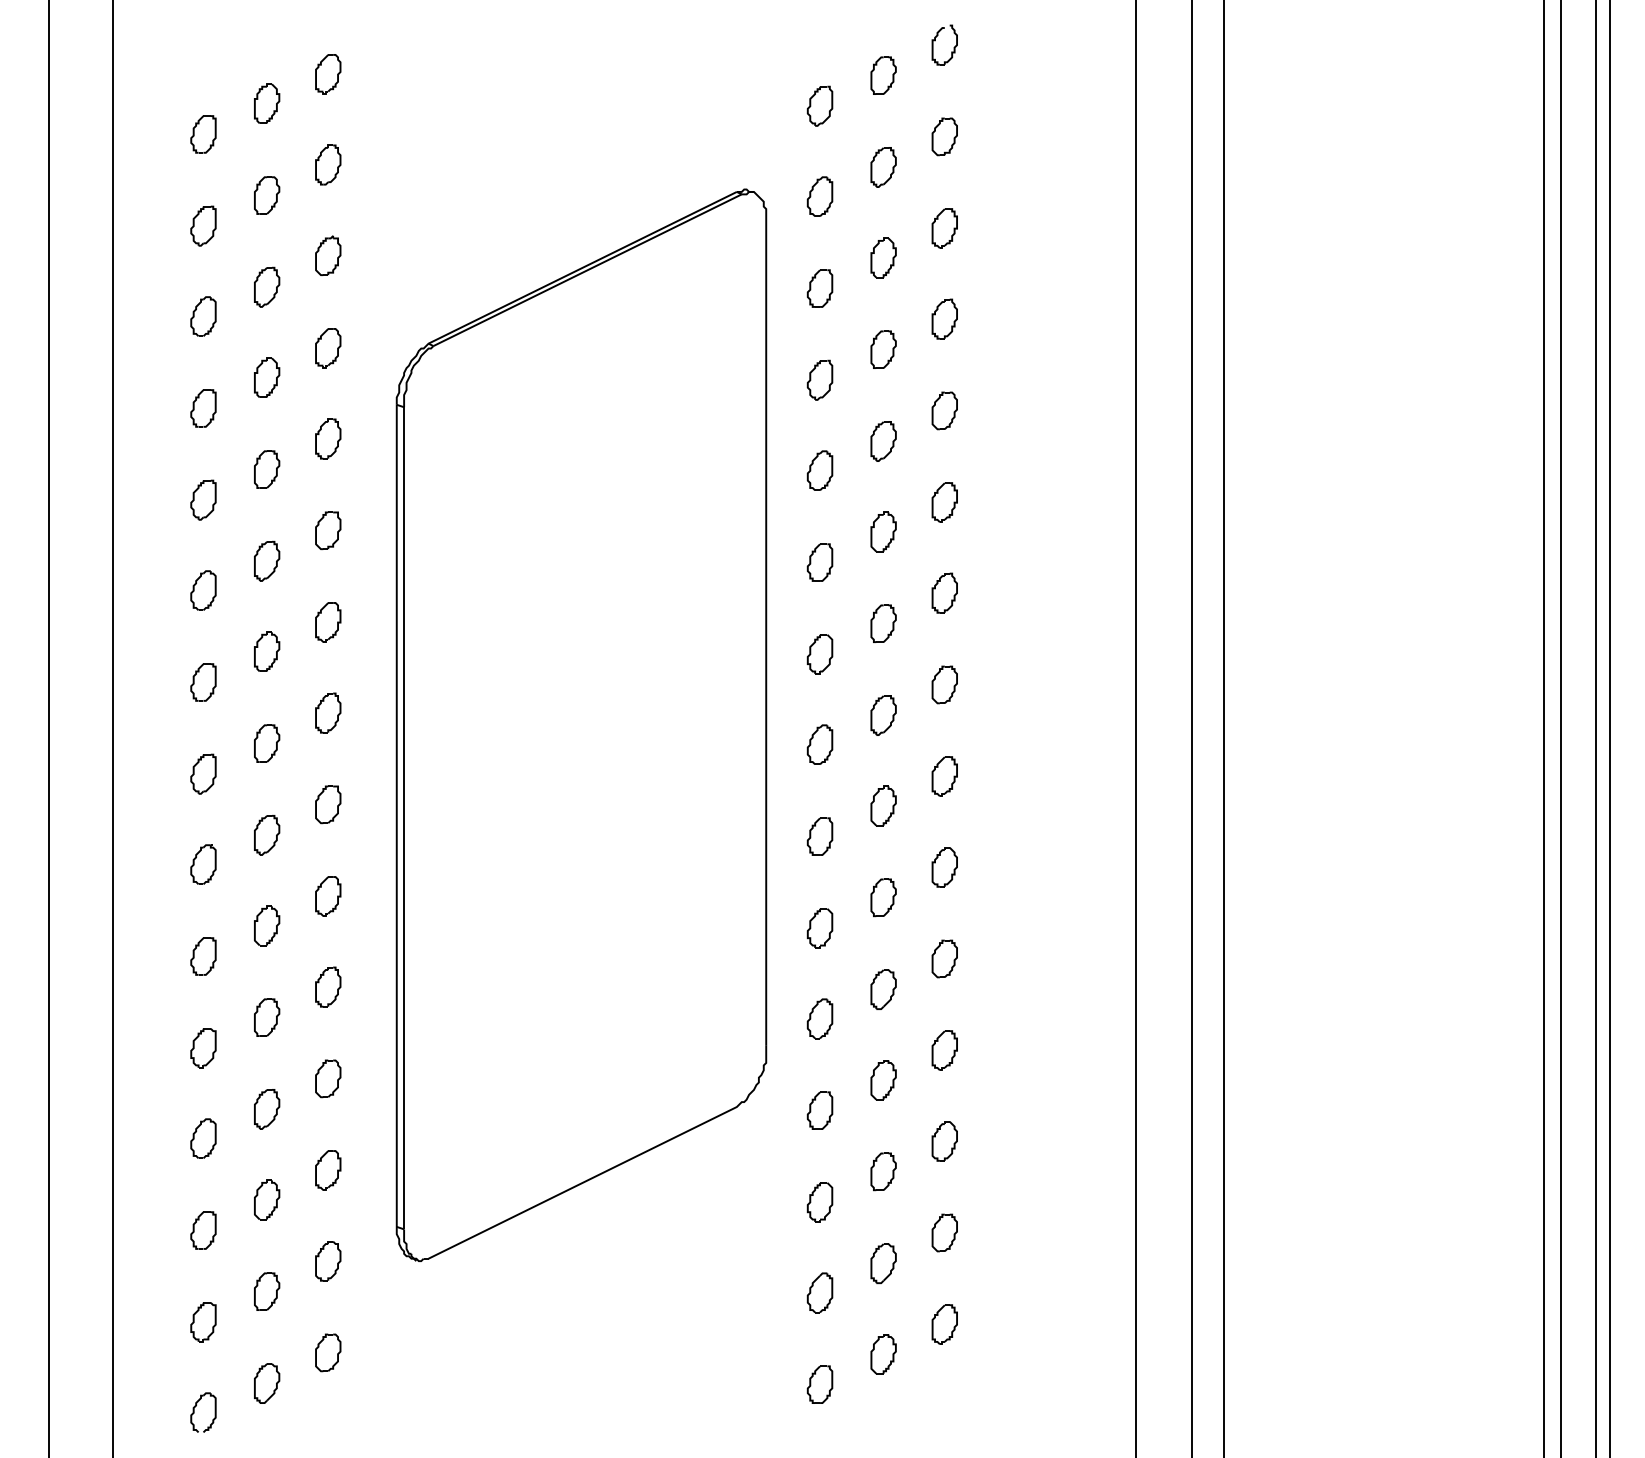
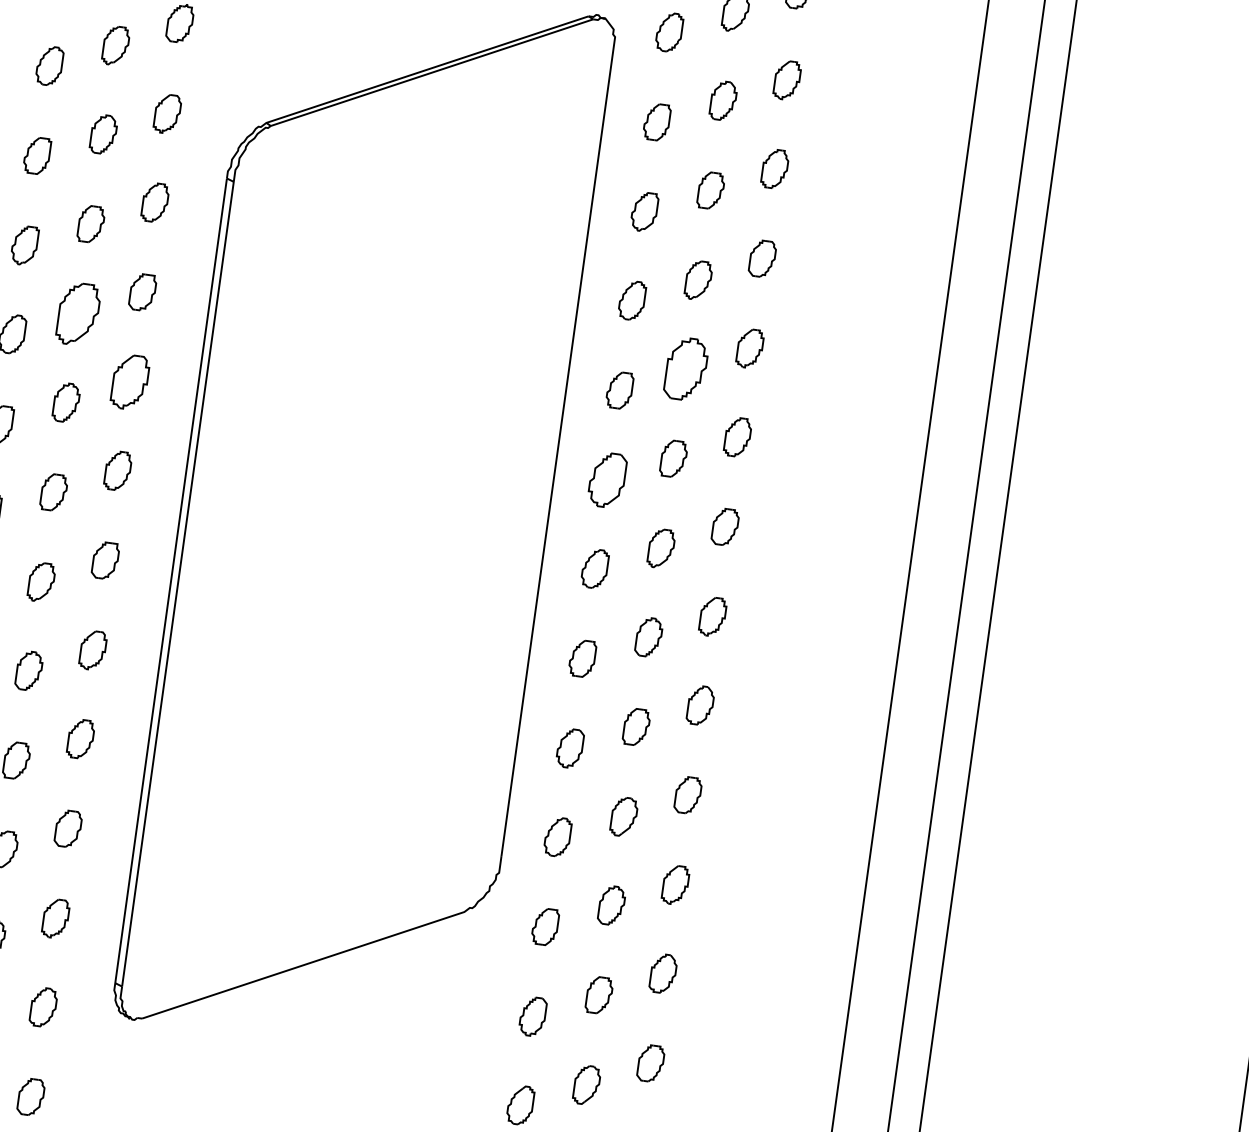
part: (883, 531) -> (686, 368), size x1.6
part: (267, 560) -> (79, 313), size x1.6
part: (328, 622) -> (130, 382), size x1.4
part: (819, 654) -> (606, 480), size x1.4

